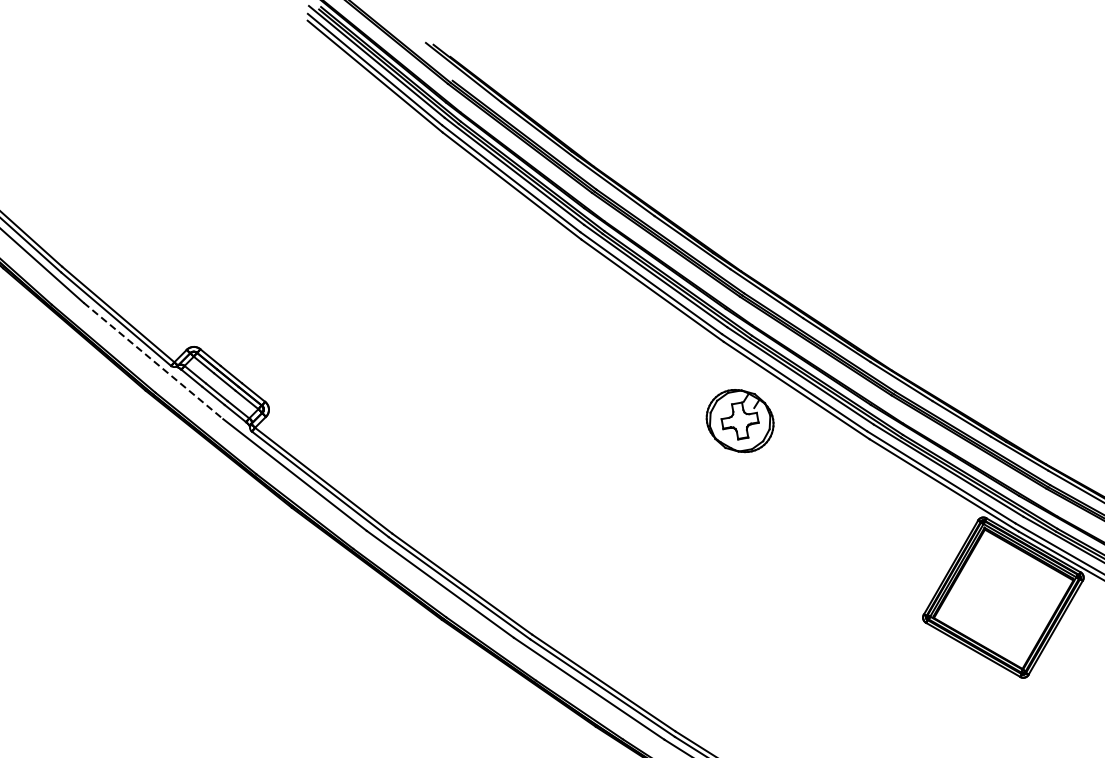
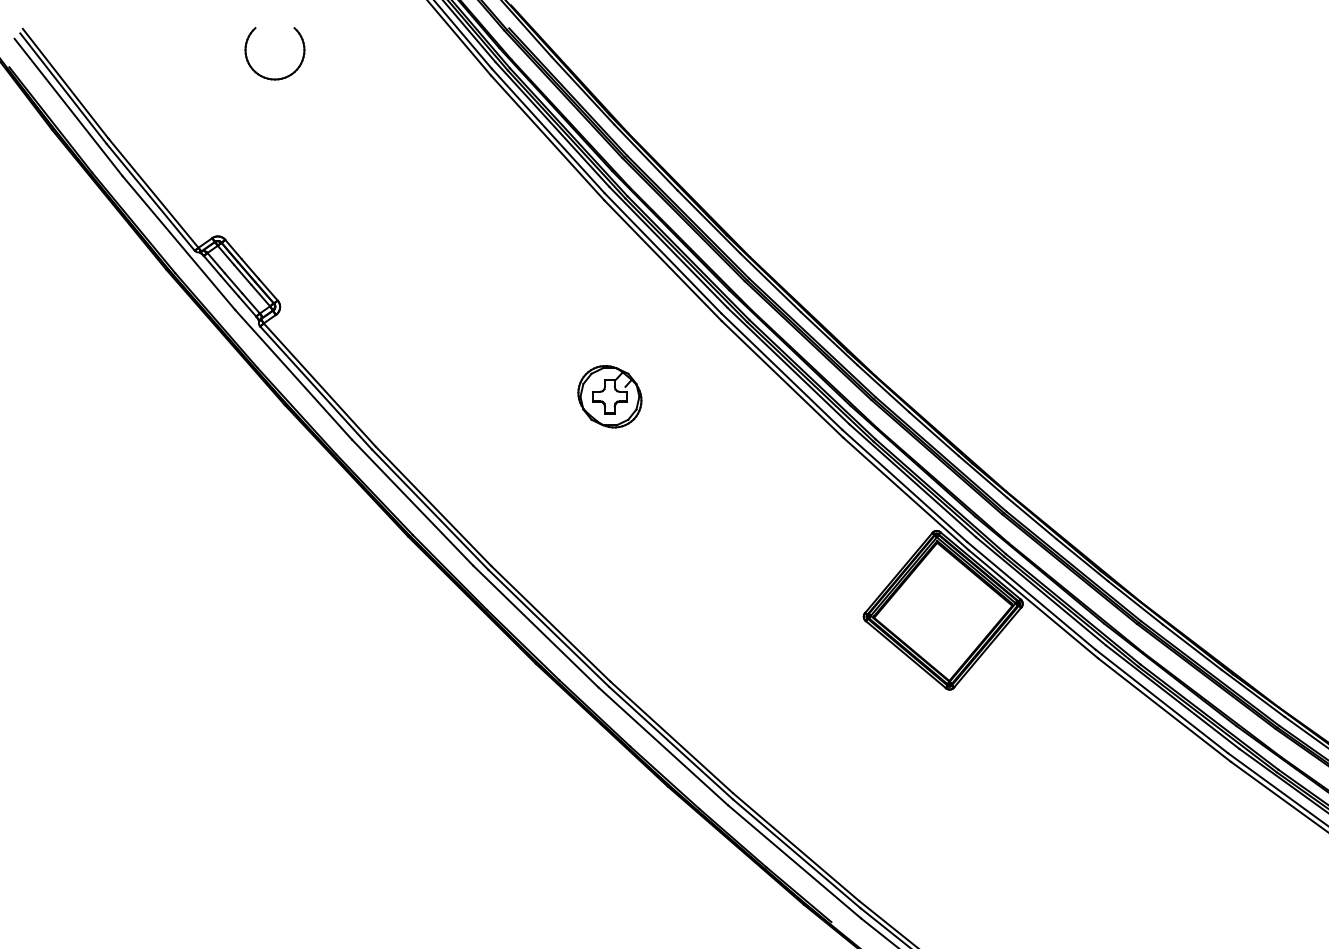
part: (211, 174) -> (265, 76), added
line: (154, 361) -> (179, 243), dashed -> solid
part: (739, 420) -> (609, 396), moved

